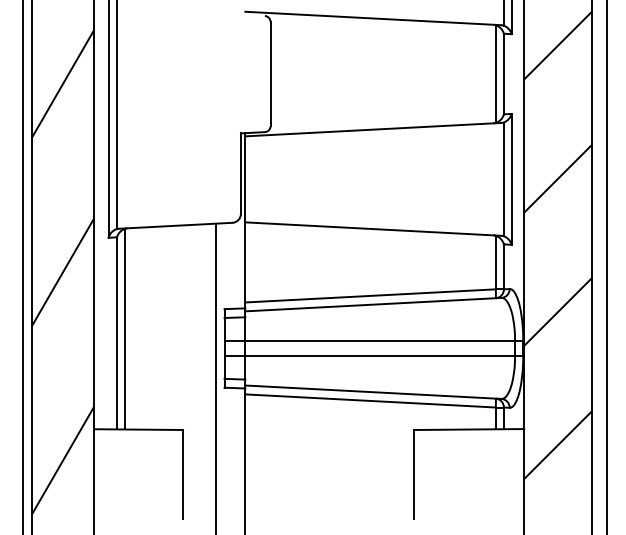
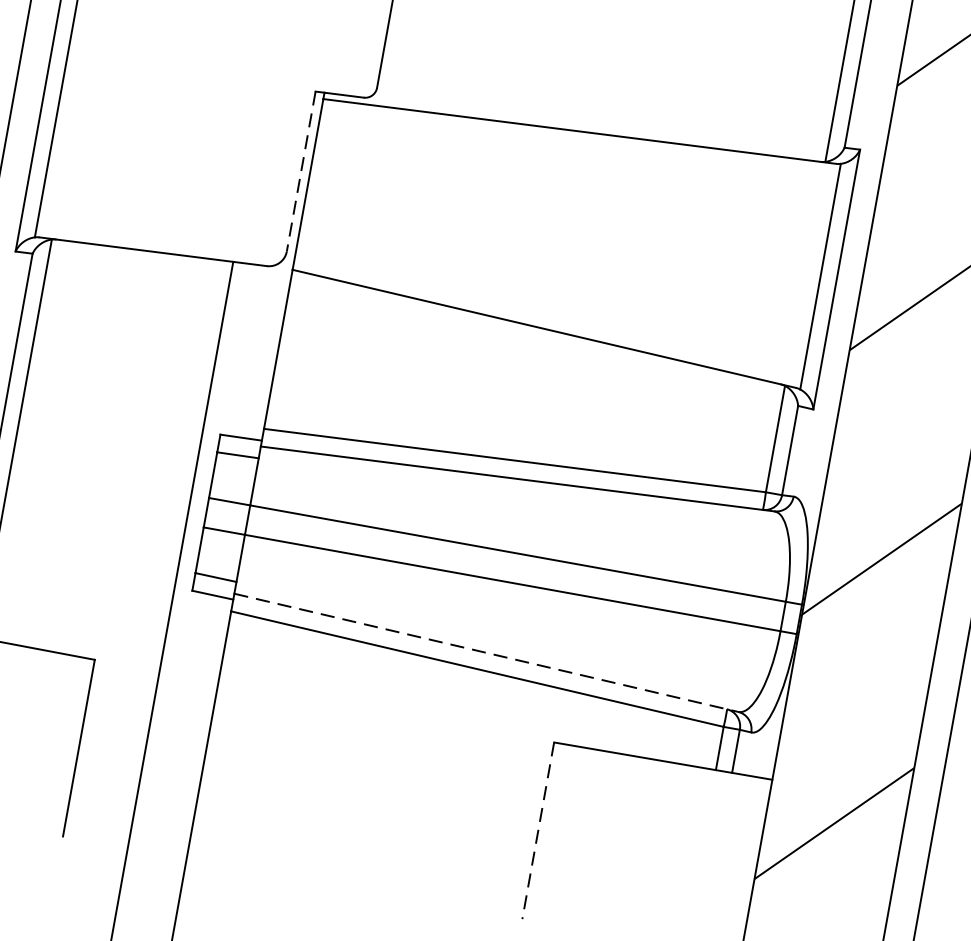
line: (240, 174) -> (300, 173), solid -> dashed
line: (373, 392) -> (486, 653), solid -> dashed
line: (414, 474) -> (538, 830), solid -> dashed

